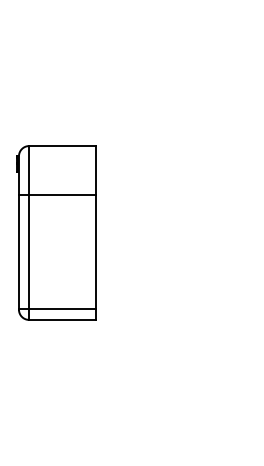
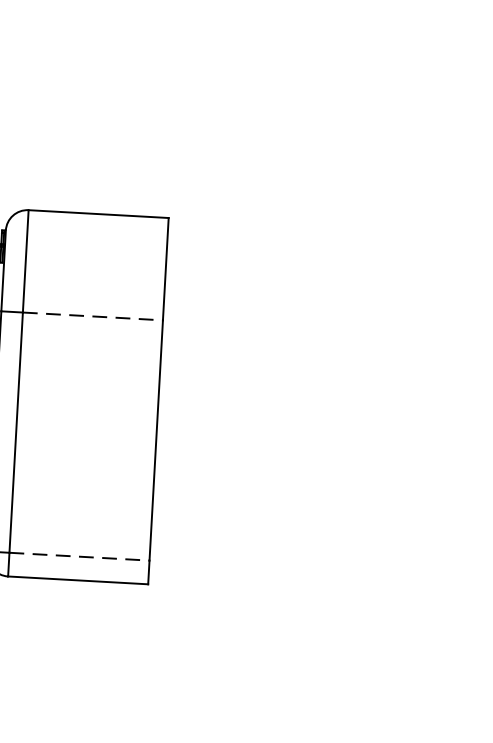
line: (62, 194) -> (93, 316), solid -> dashed
line: (62, 308) -> (79, 556), solid -> dashed

